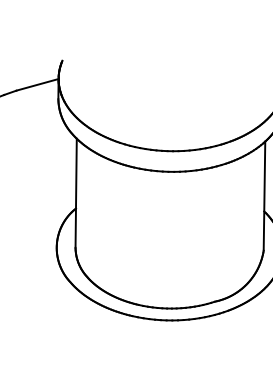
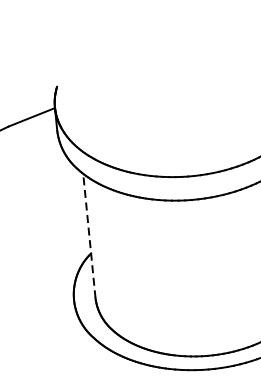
line: (76, 193) -> (89, 236), solid -> dashed

